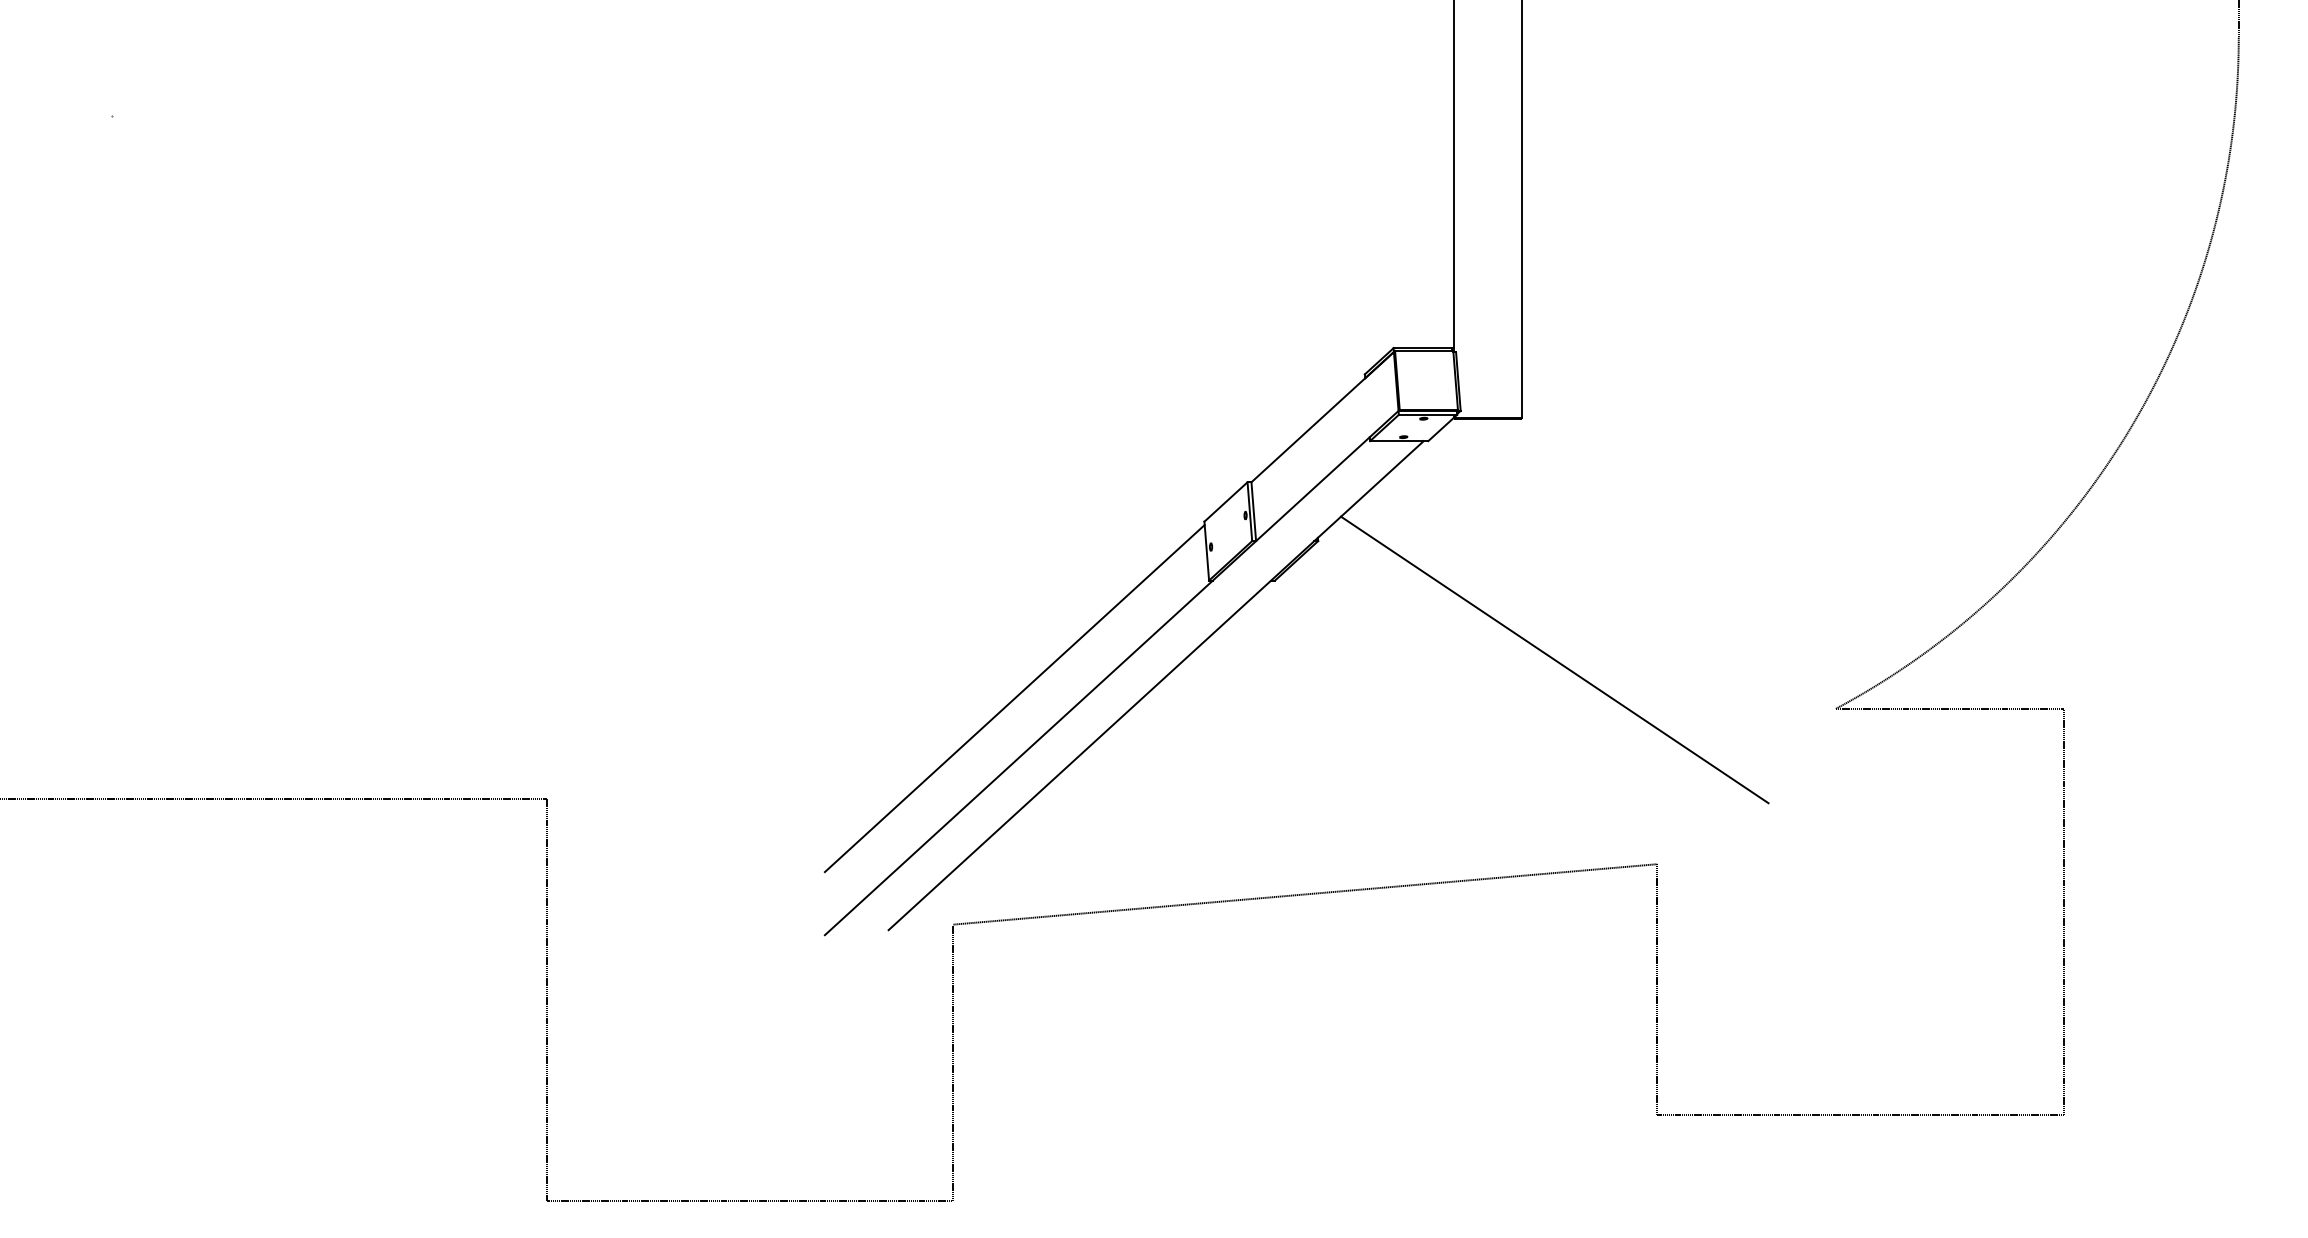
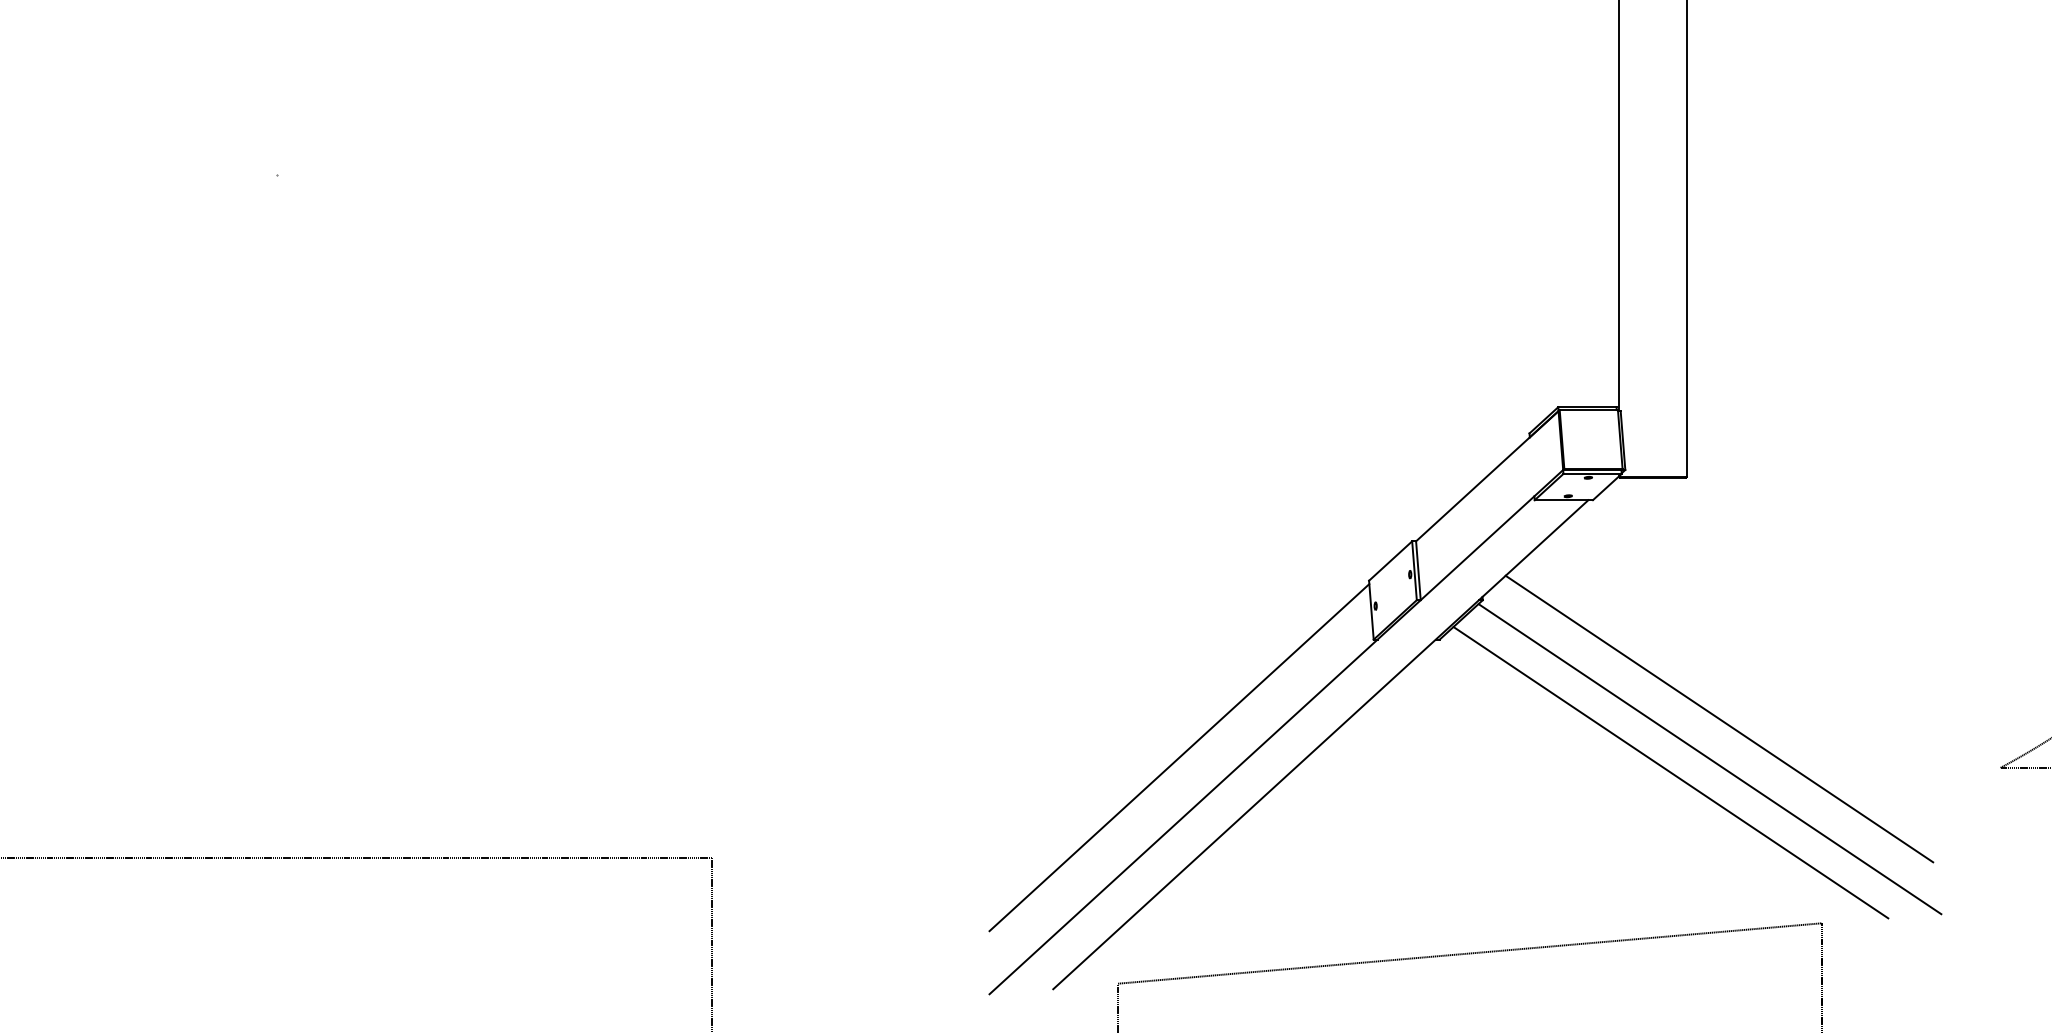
line: (1544, 700) -> (1709, 759), added
line: (1505, 713) -> (1670, 772), added

